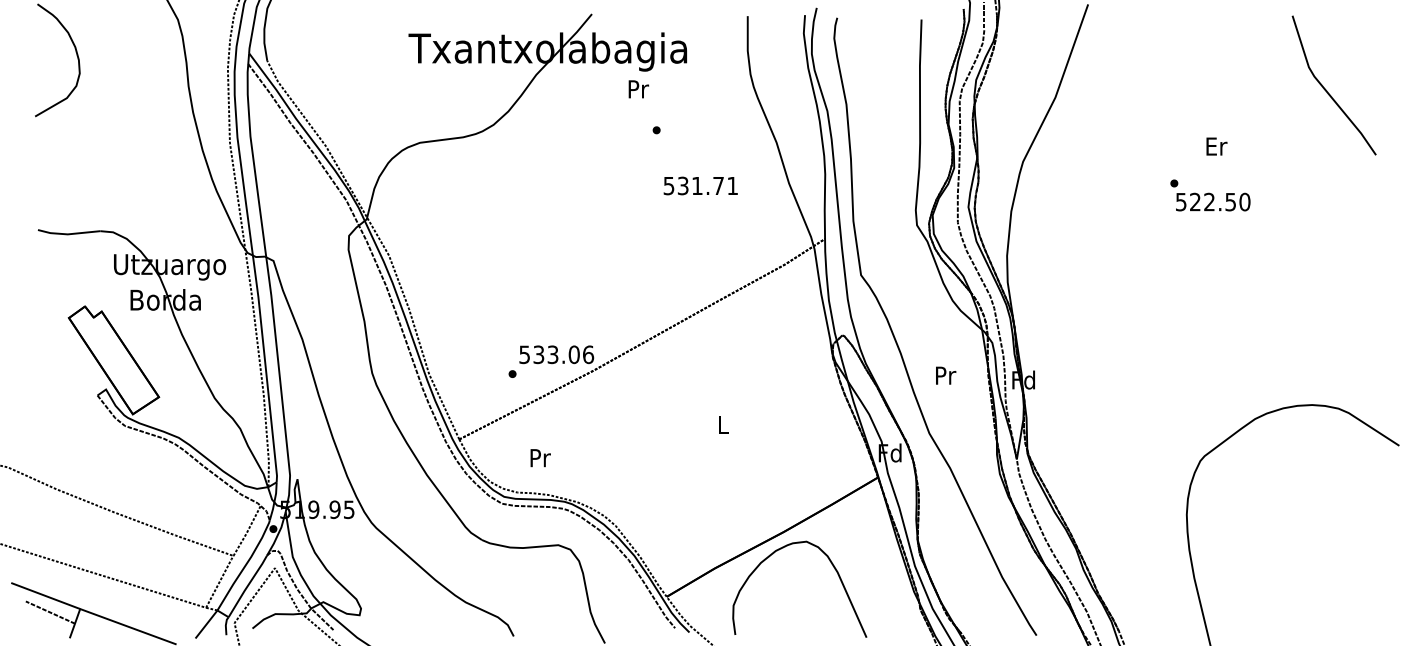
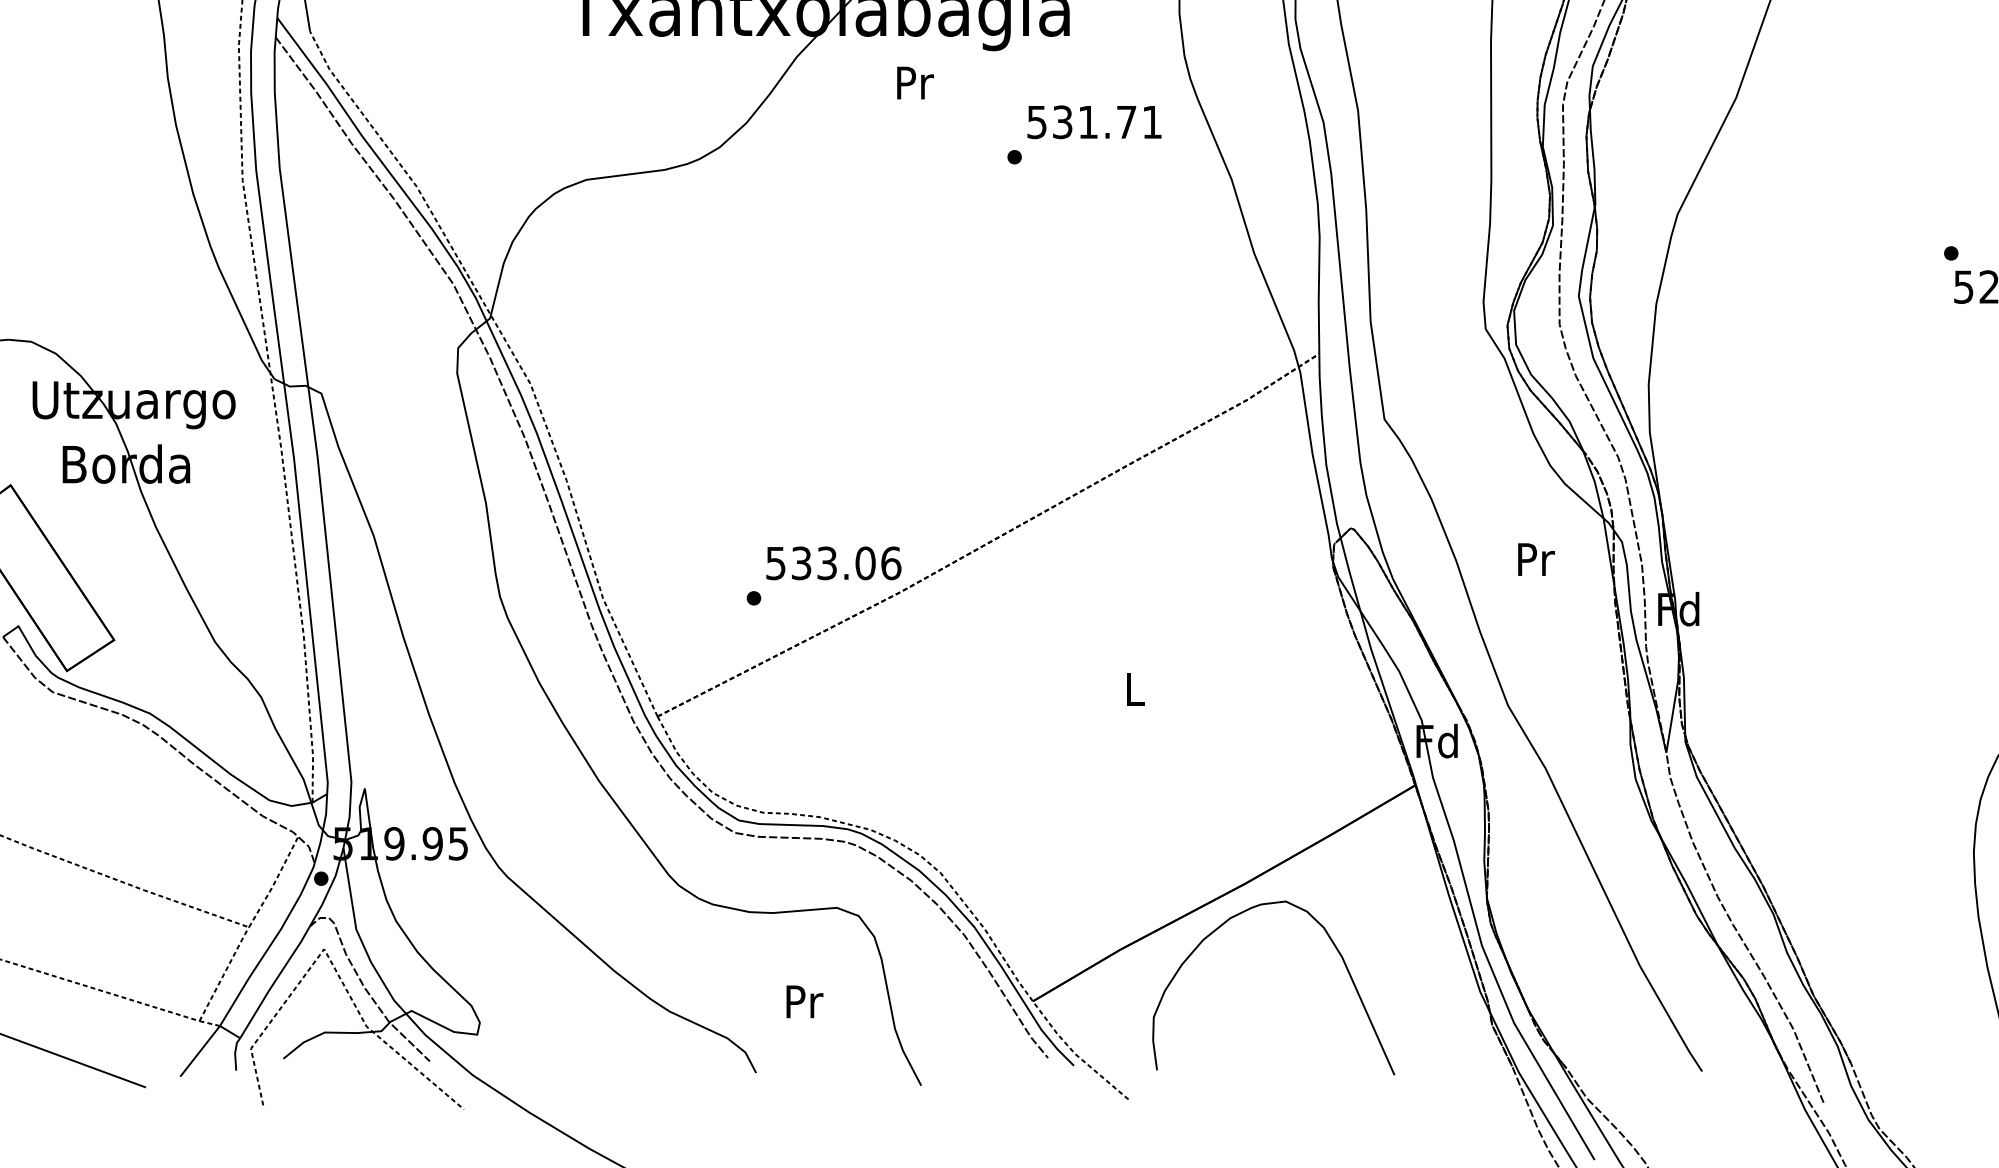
text: (638, 89) -> (914, 83), moved
text: (700, 185) -> (1093, 121), moved
text: (946, 375) -> (1537, 559), moved
text: (540, 458) -> (804, 1002), moved

